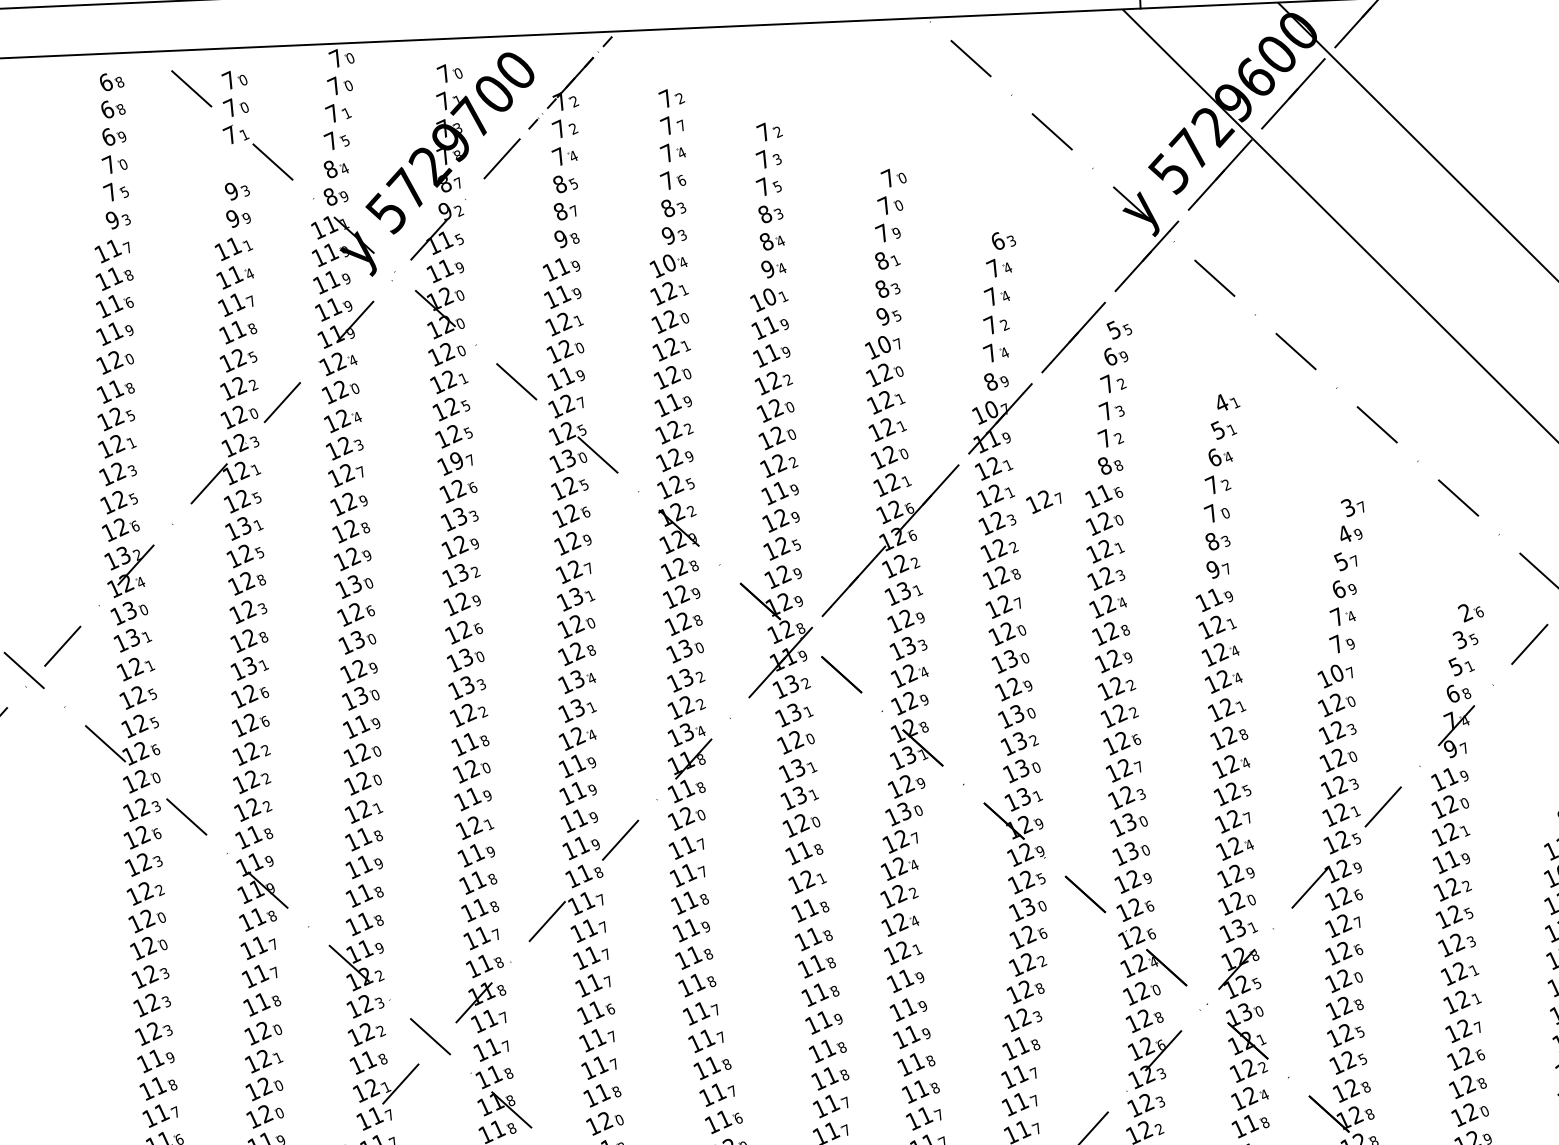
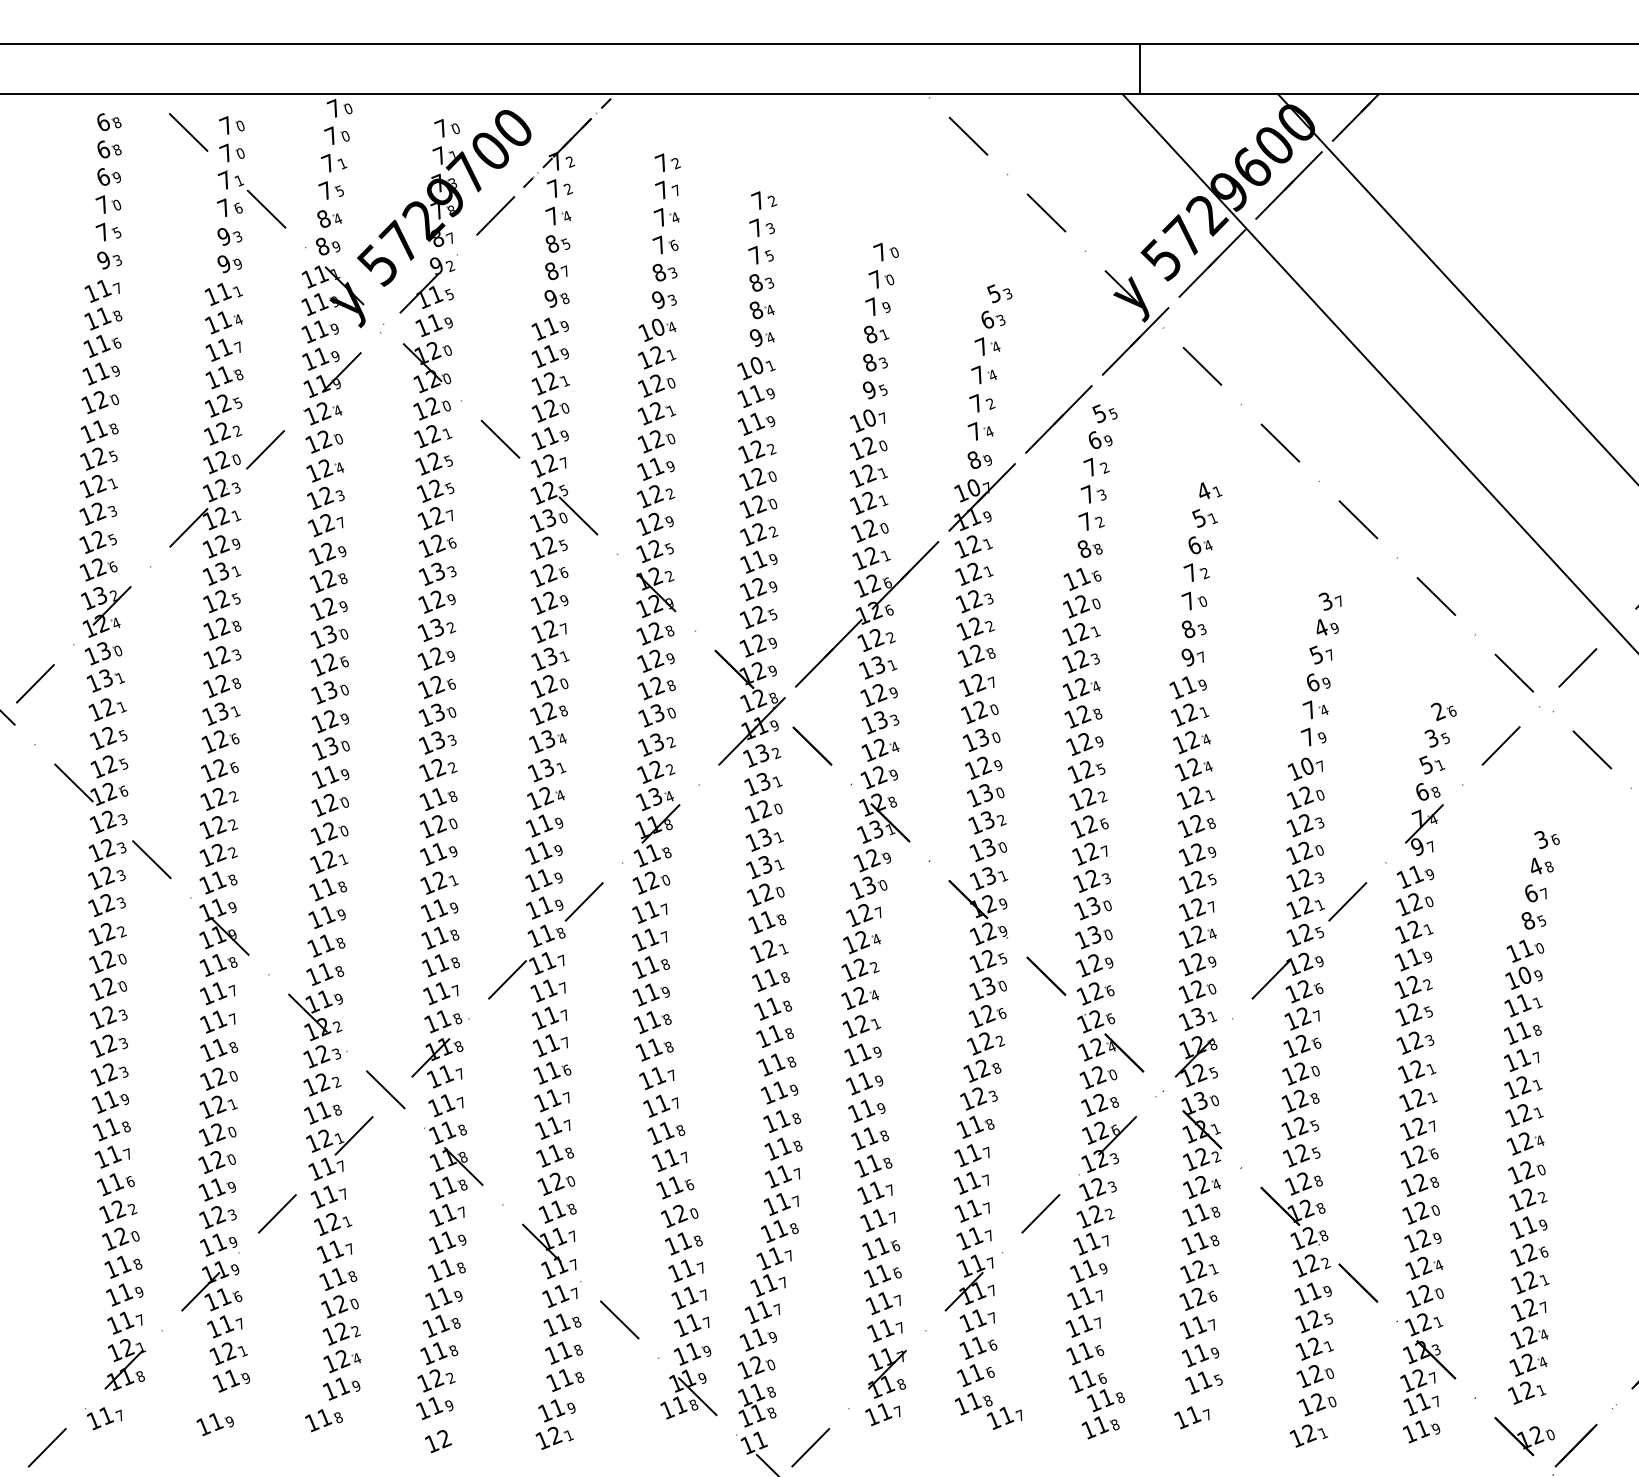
part: (235, 162) -> (229, 207), added
part: (1008, 214) -> (999, 293), added
text: (456, 461) -> (436, 516), 19 -> 12
text: (257, 497) -> (236, 543), 5 -> 9
part: (1043, 502) -> (1021, 582), removed
text: (1131, 685) -> (1101, 769), 2 -> 5
text: (1245, 762) -> (1212, 851), 4 -> 9
text: (156, 778) -> (123, 819), 0 -> 3
text: (157, 834) -> (121, 875), 6 -> 3

